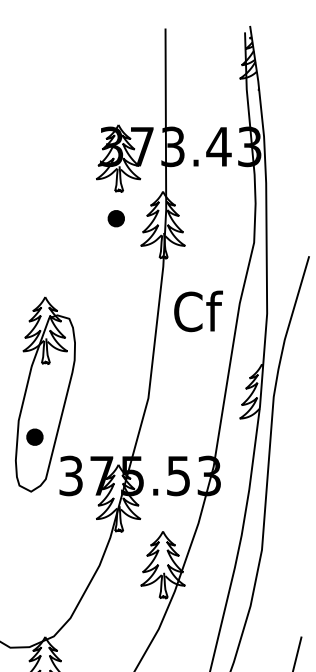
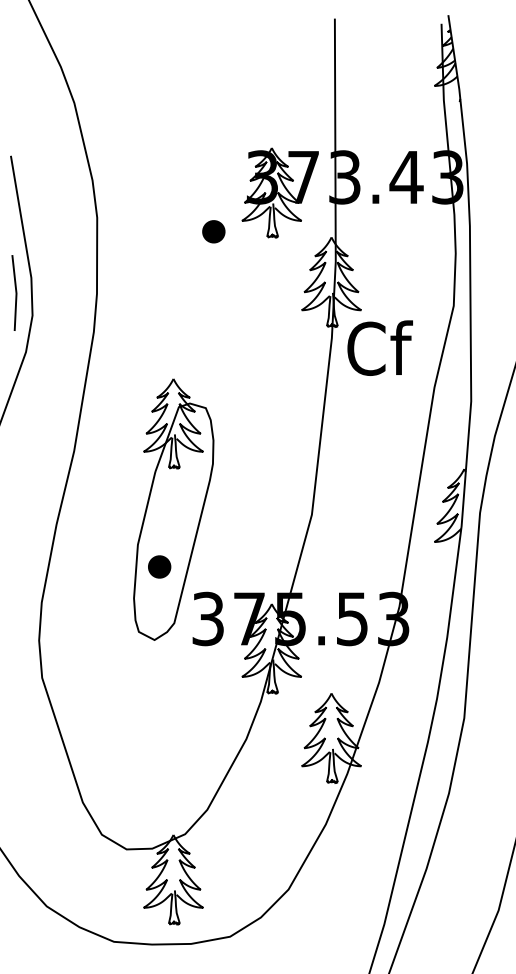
part: (116, 218) -> (213, 231), moved
text: (198, 310) -> (379, 347), moved

